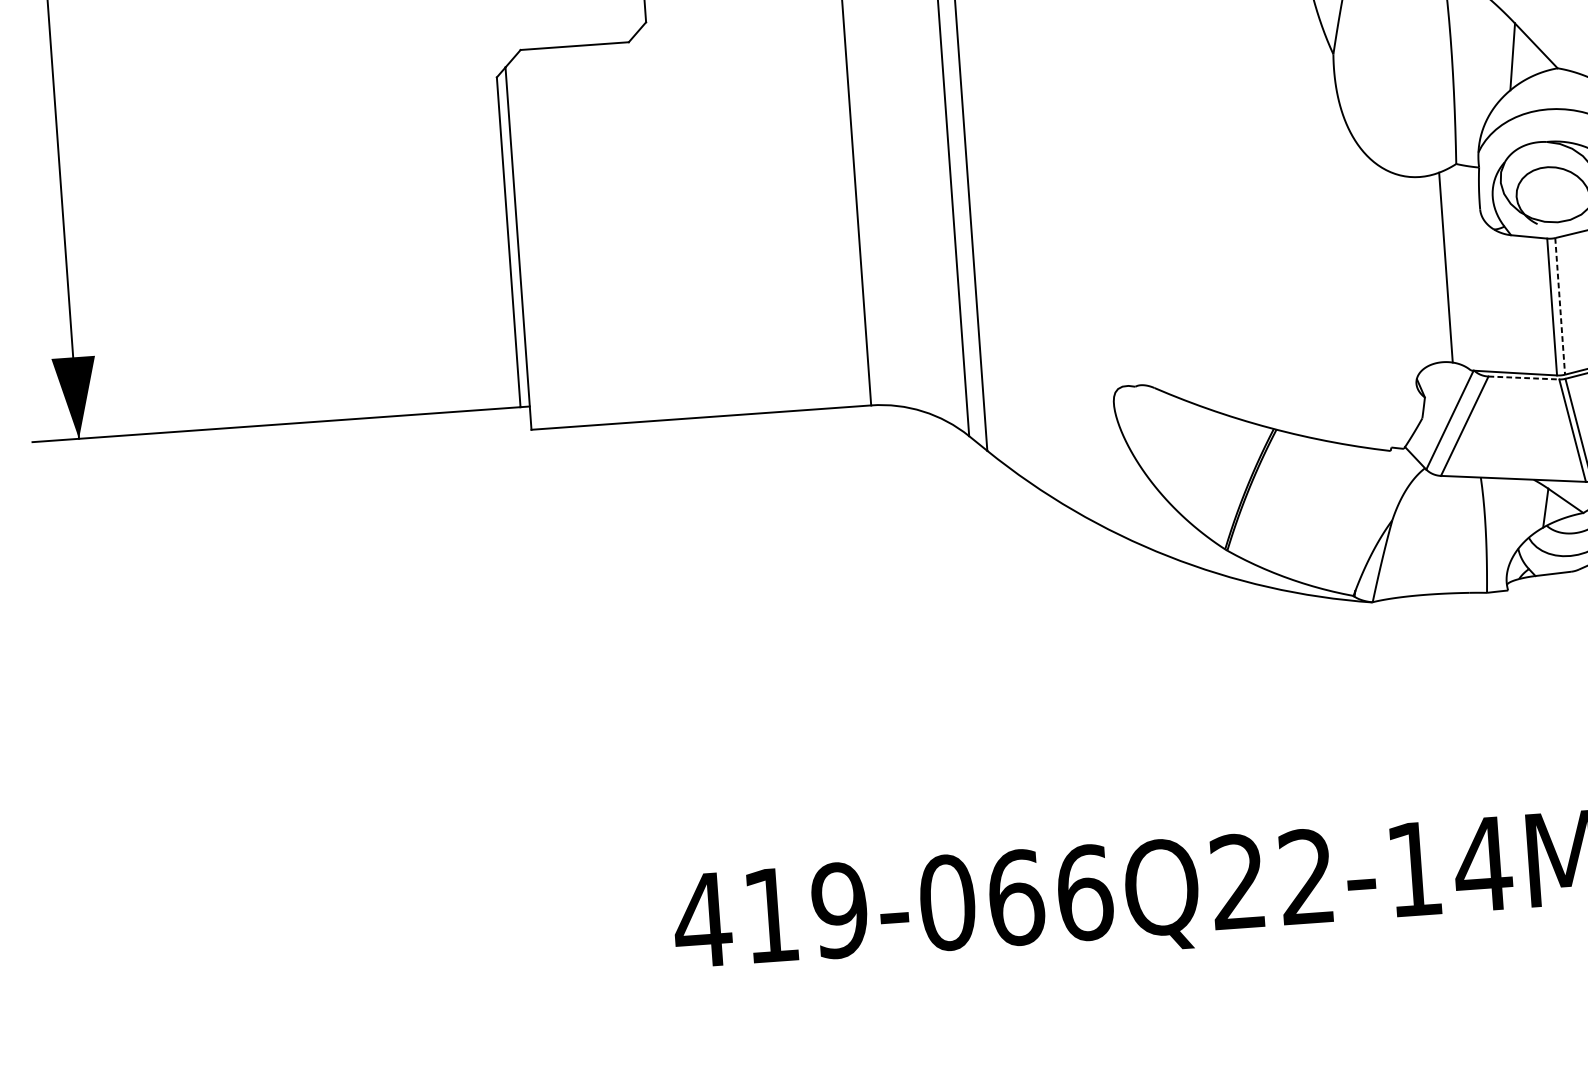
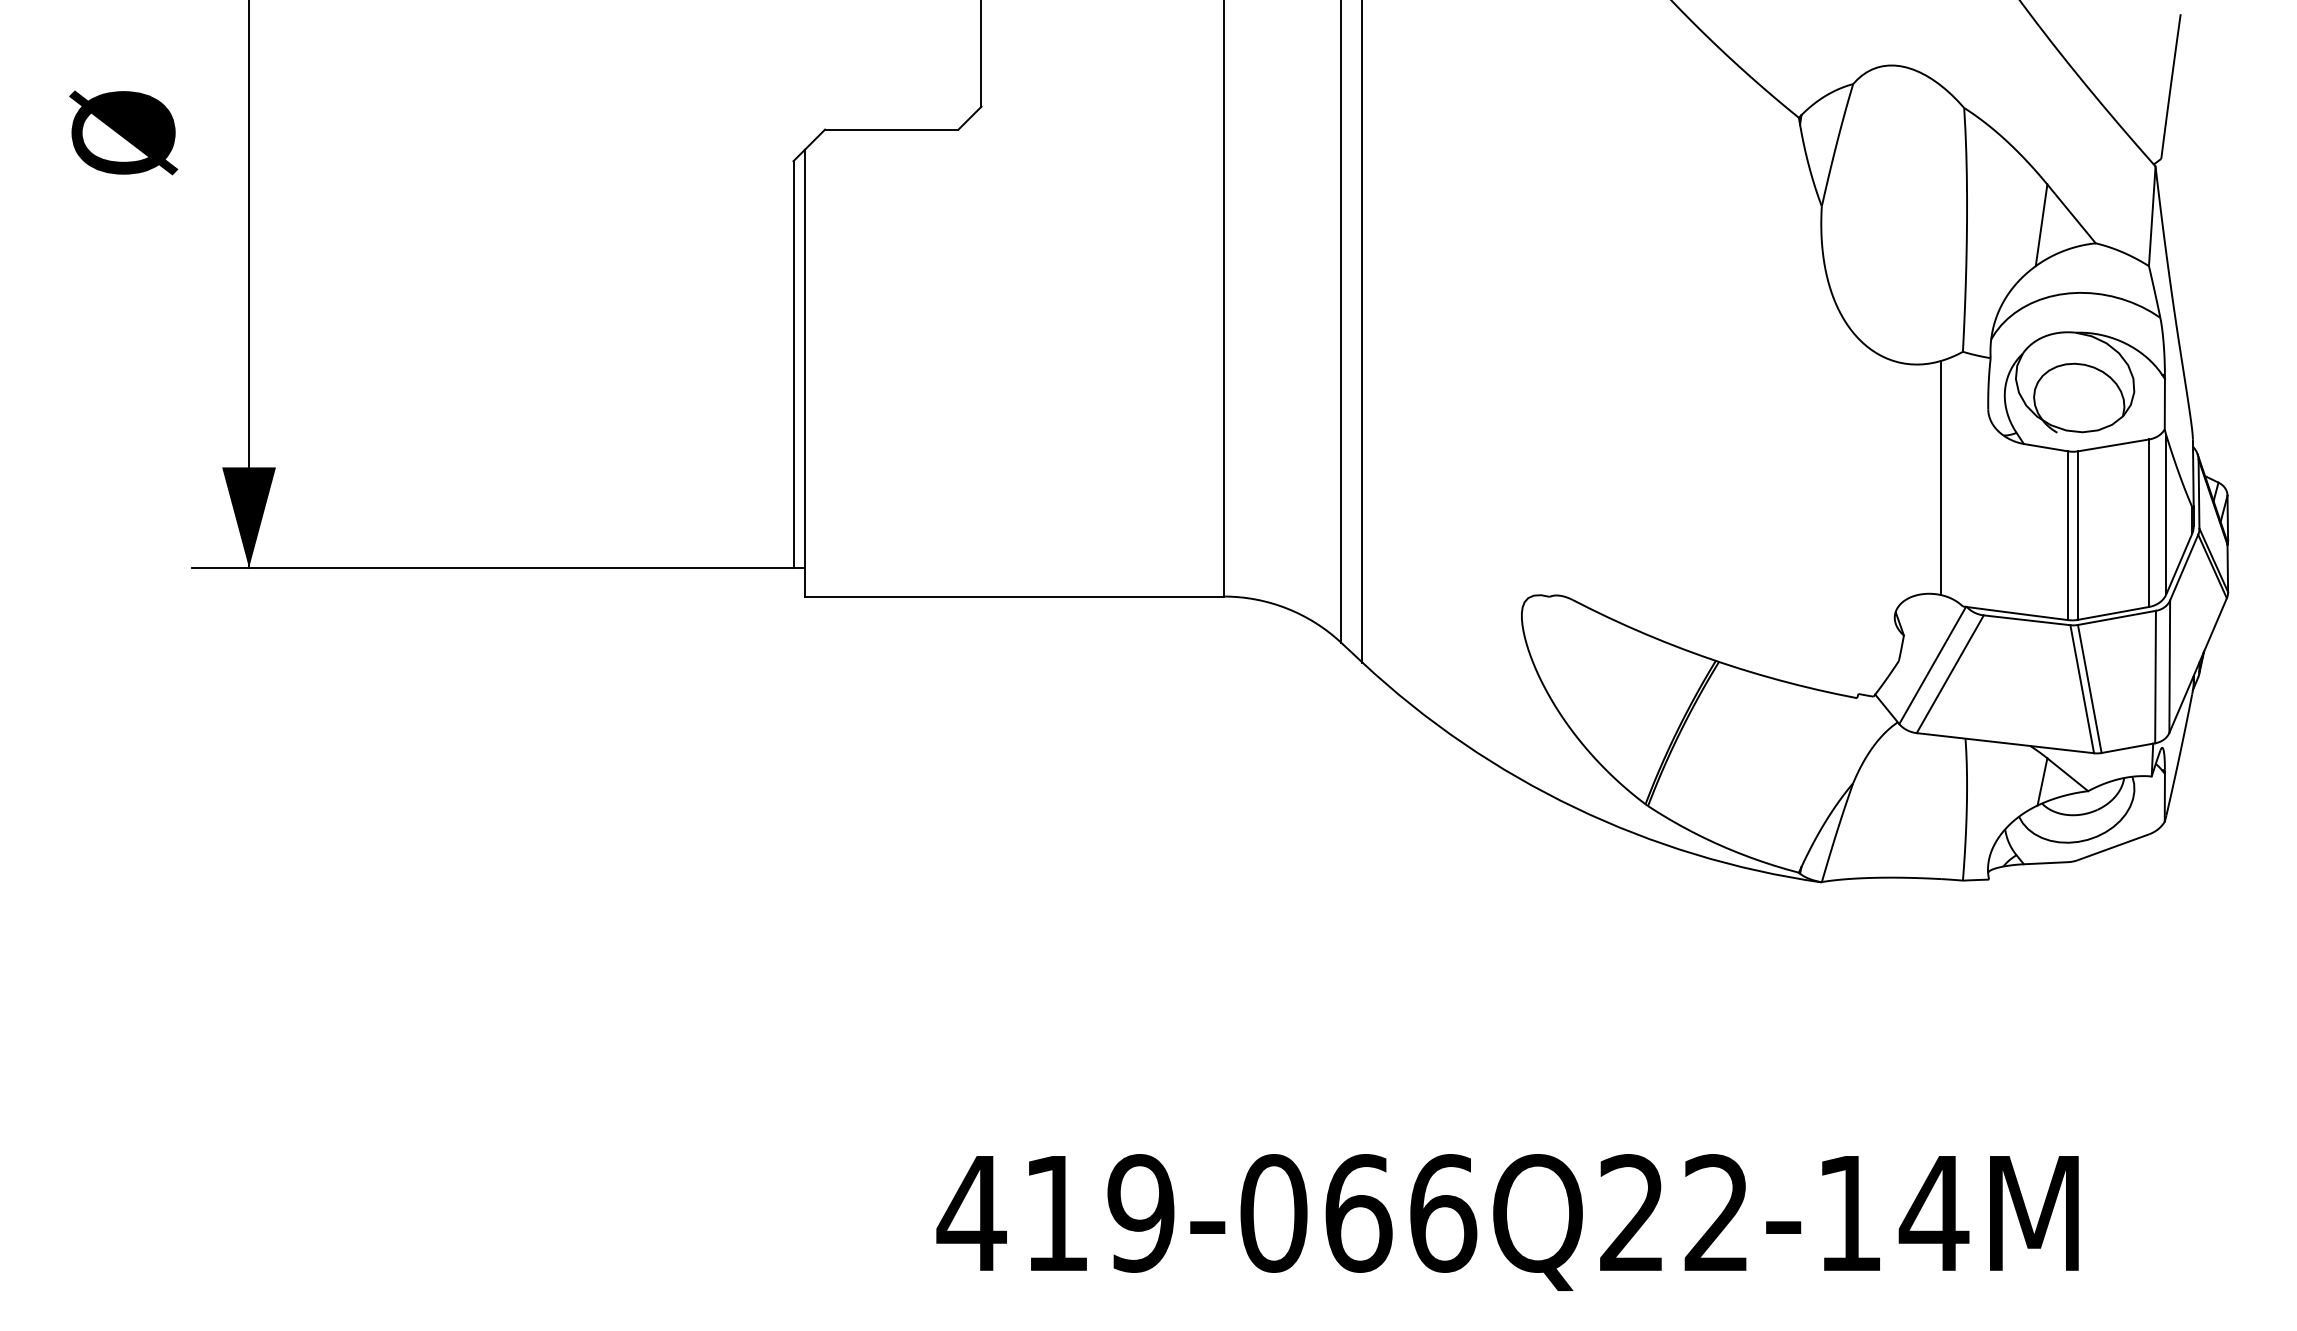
line: (1559, 307) -> (2077, 536), dashed -> solid
line: (1524, 378) -> (2027, 620), dashed -> solid

